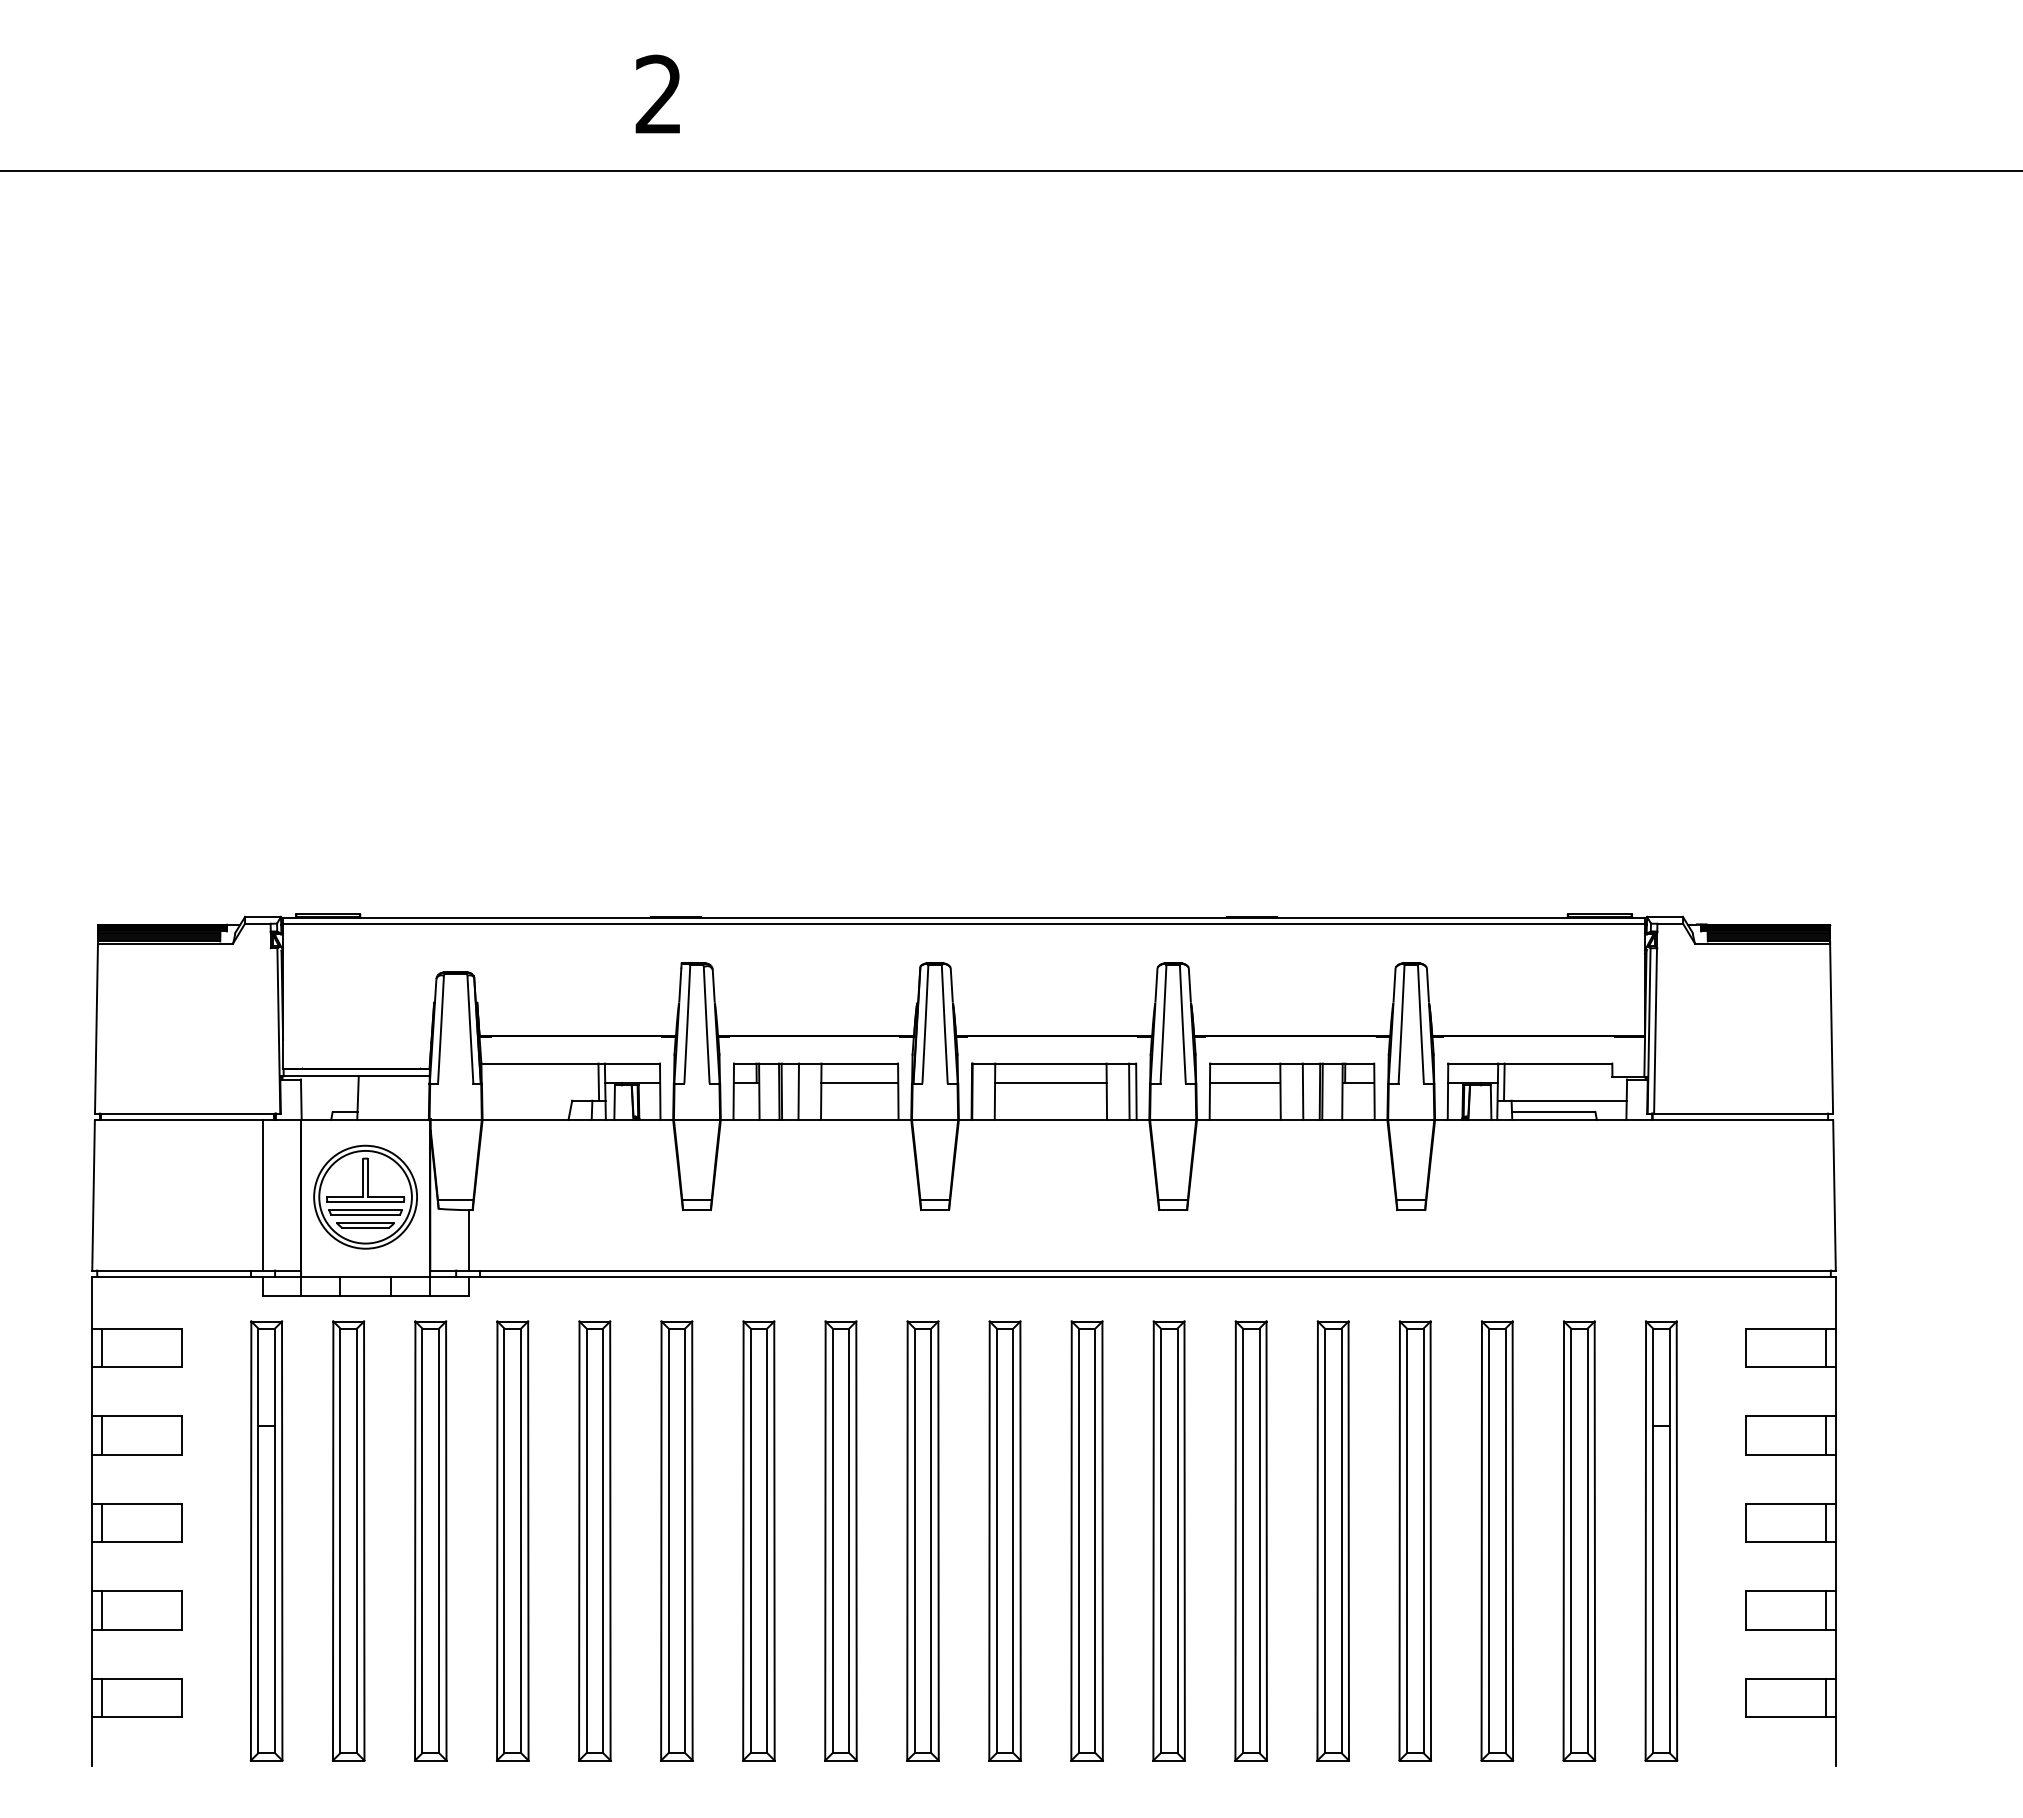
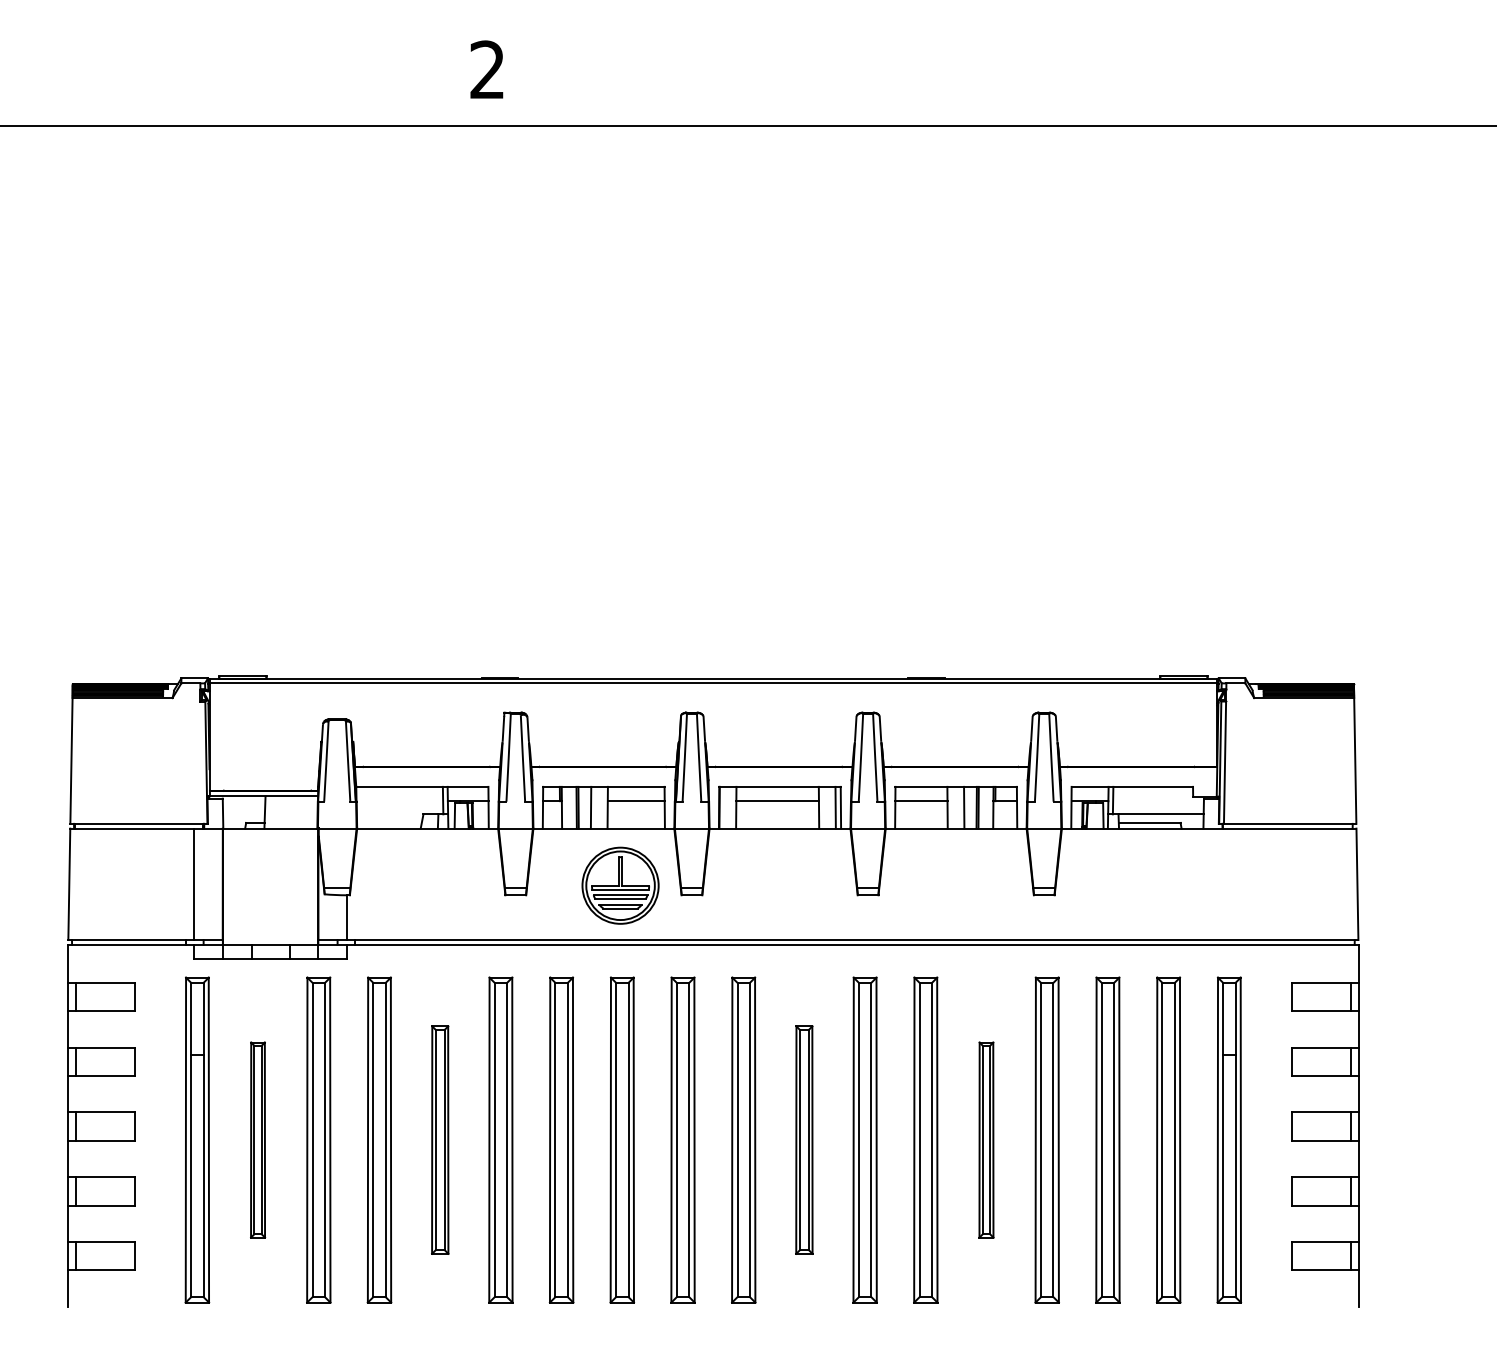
part: (365, 1196) -> (620, 885), moved
part: (348, 1540) -> (257, 1139), size x0.6
part: (594, 1540) -> (439, 1139), size x0.7
part: (1086, 1540) -> (803, 1139), size x0.7
part: (1332, 1540) -> (986, 1139), size x0.6

